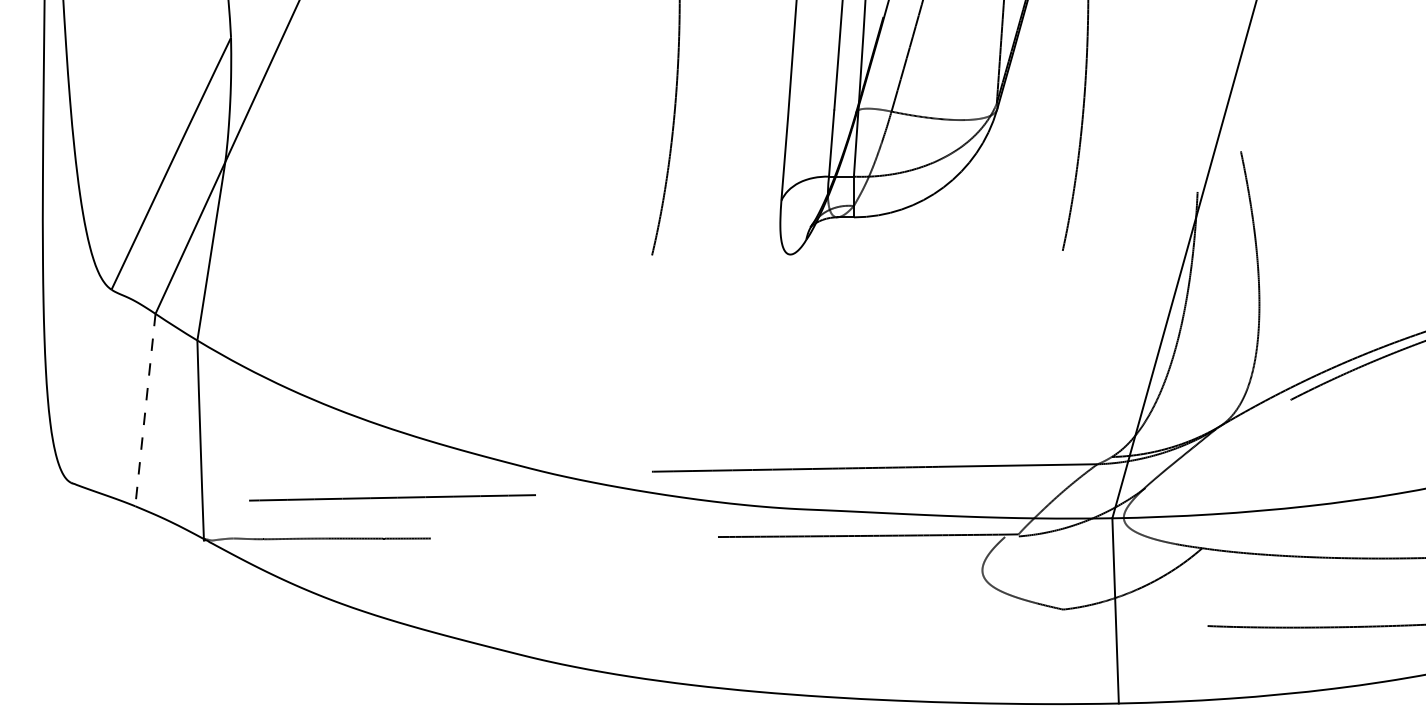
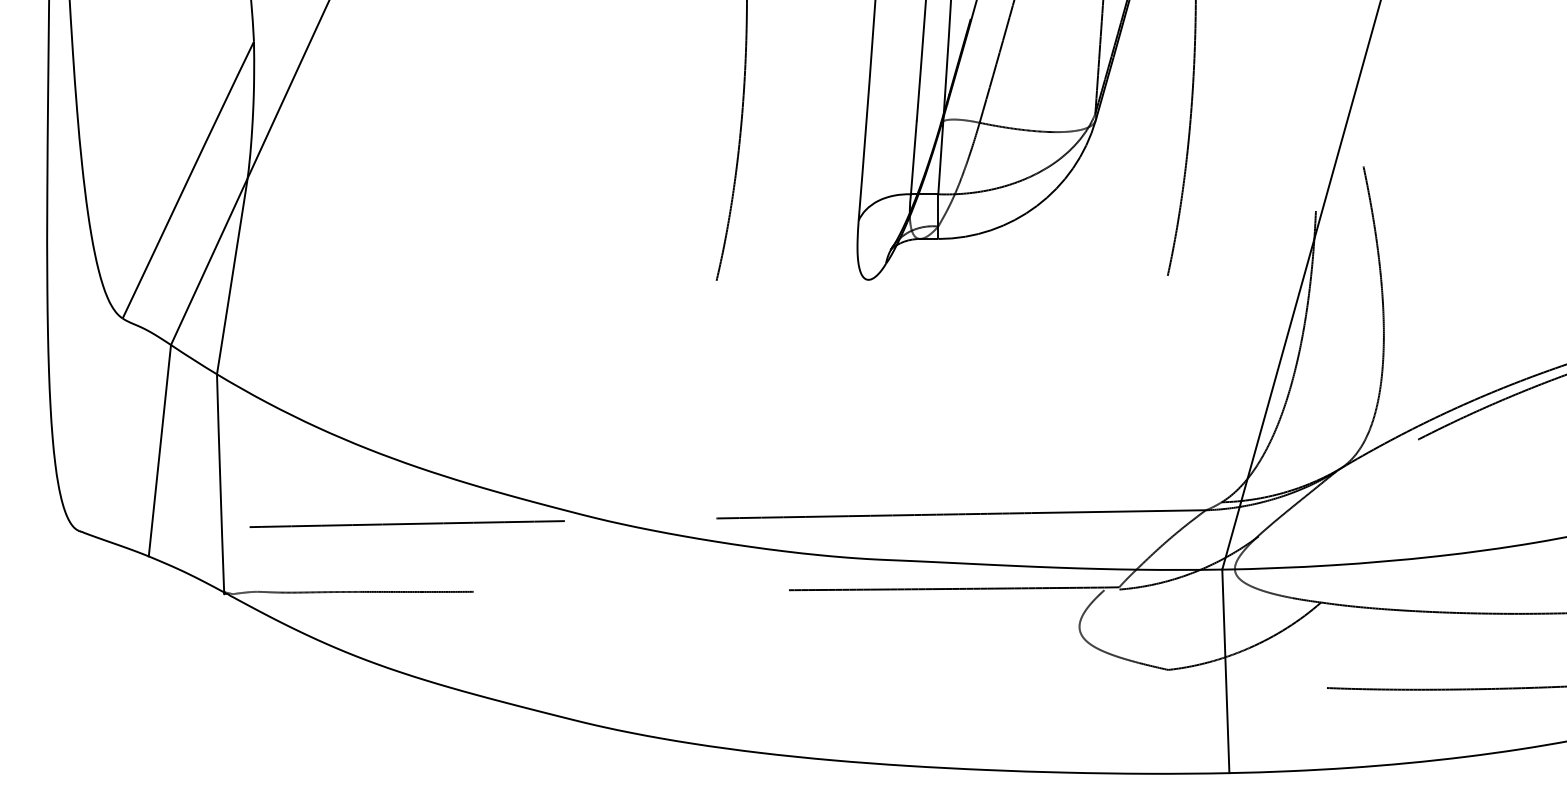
line: (145, 410) -> (159, 451), dashed -> solid
line: (392, 497) -> (407, 523), moved

